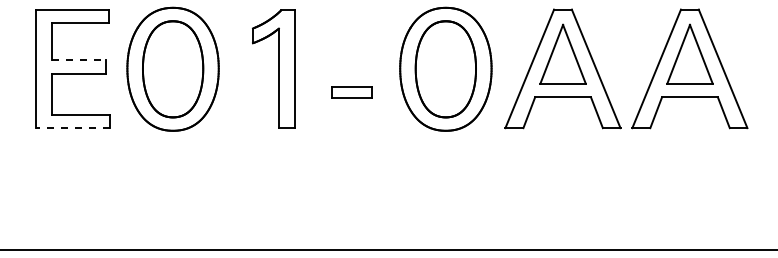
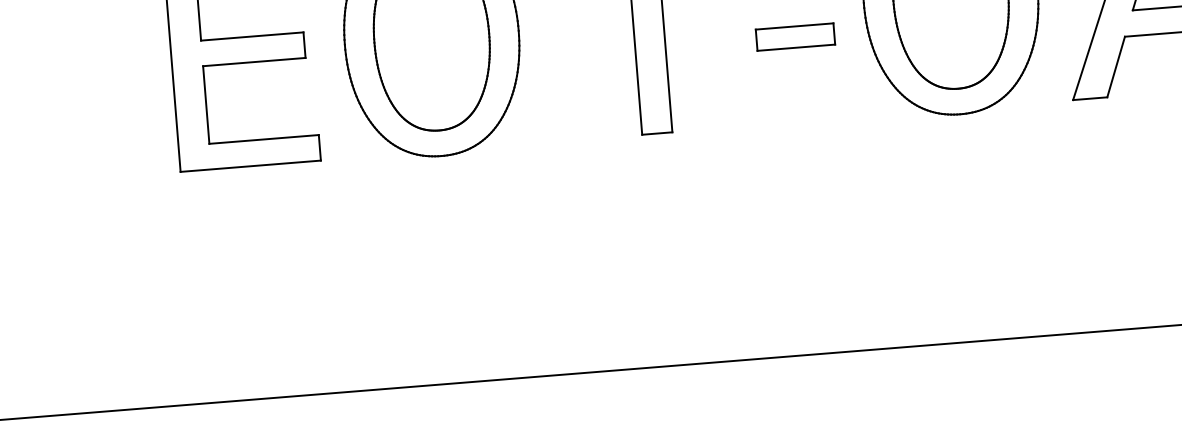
line: (79, 60) -> (252, 36), dashed -> solid
part: (351, 92) -> (794, 37), moved
line: (73, 128) -> (251, 166), dashed -> solid

